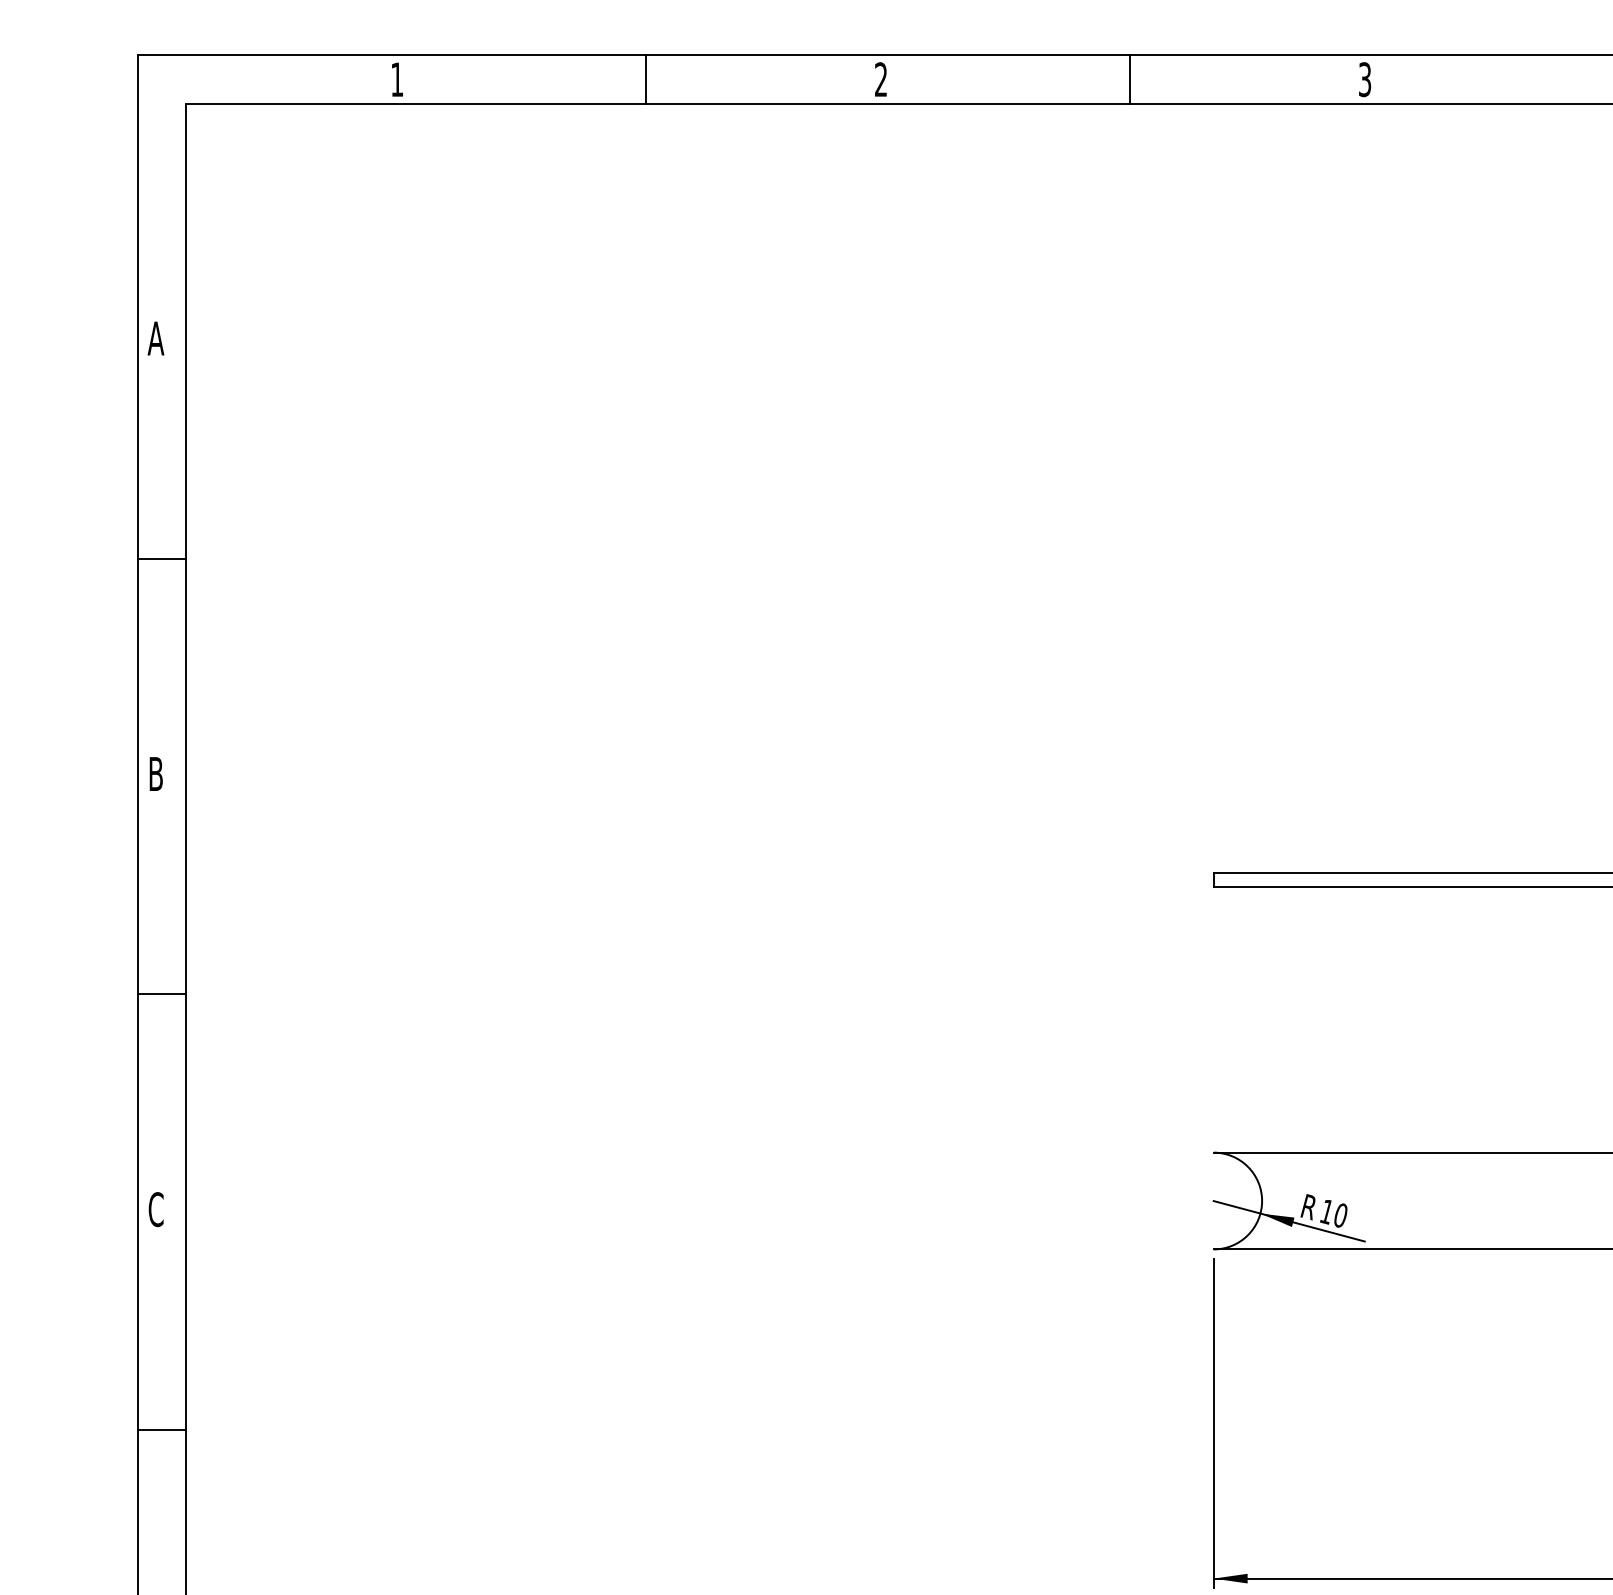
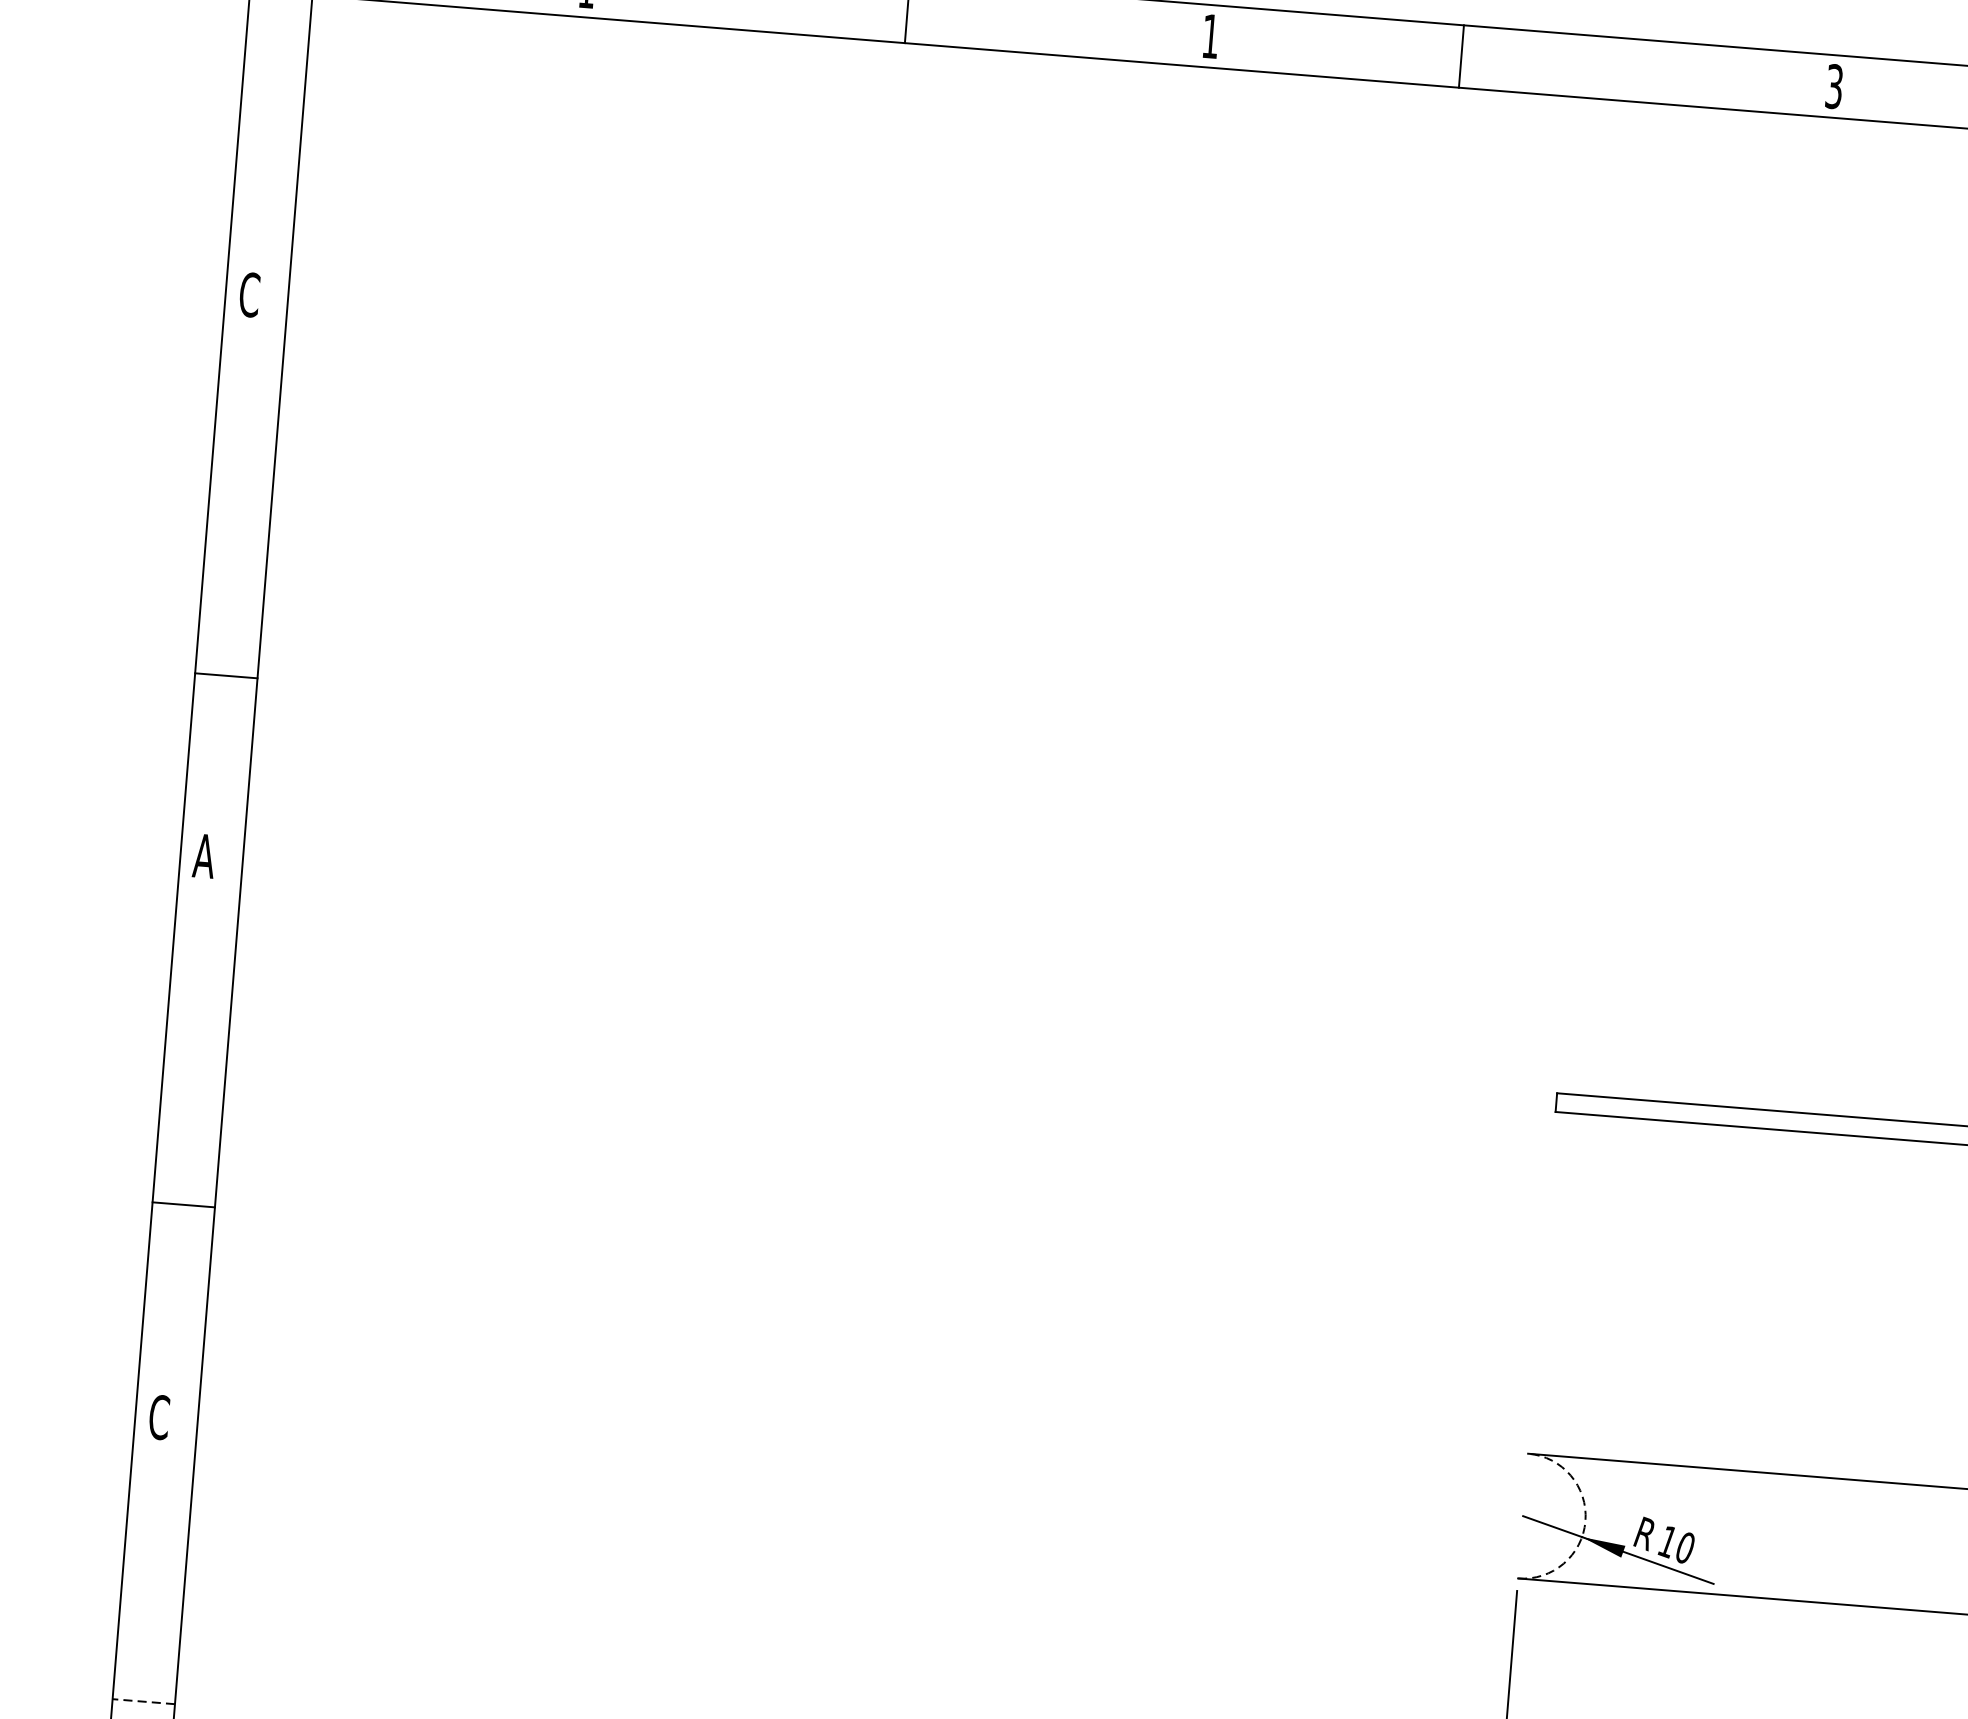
text: (880, 79) -> (1209, 36), 2 -> 1
line: (1129, 79) -> (1461, 56), moved
text: (155, 338) -> (248, 294), A -> C
line: (161, 558) -> (225, 675), moved
text: (155, 773) -> (203, 855), B -> A
line: (161, 994) -> (183, 1205), moved
arc: (1262, 1201) -> (1585, 1521), solid -> dashed
line: (161, 1429) -> (143, 1701), solid -> dashed

